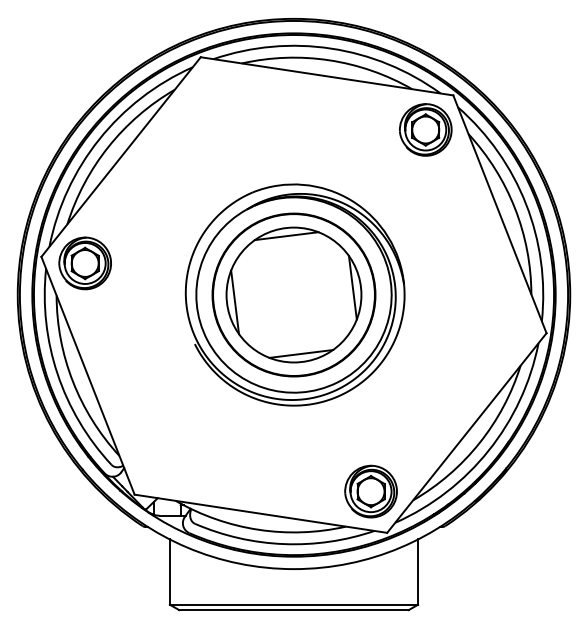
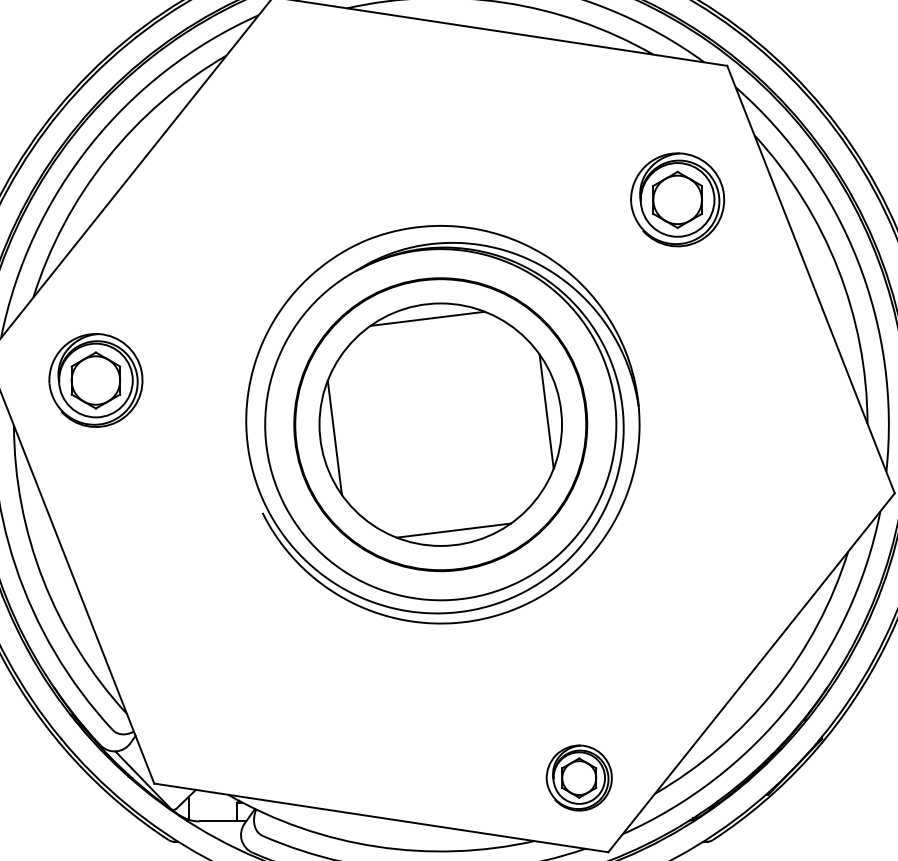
part: (425, 129) -> (677, 198), moved
part: (84, 263) -> (94, 380), moved
part: (370, 491) -> (578, 777), size x0.7

